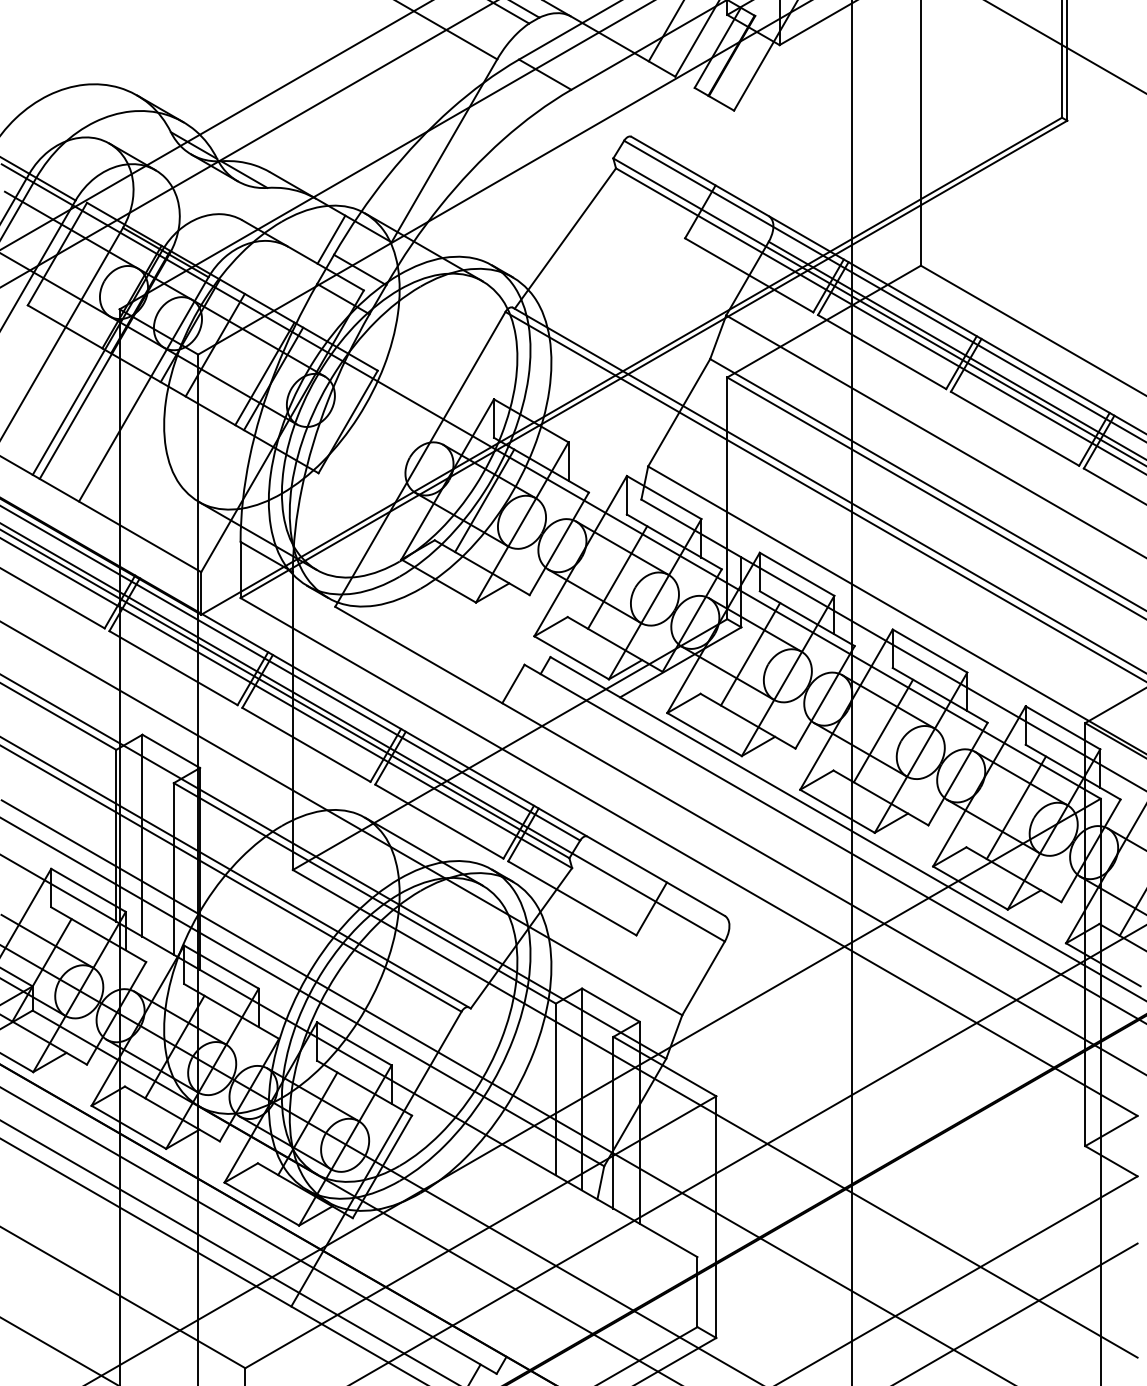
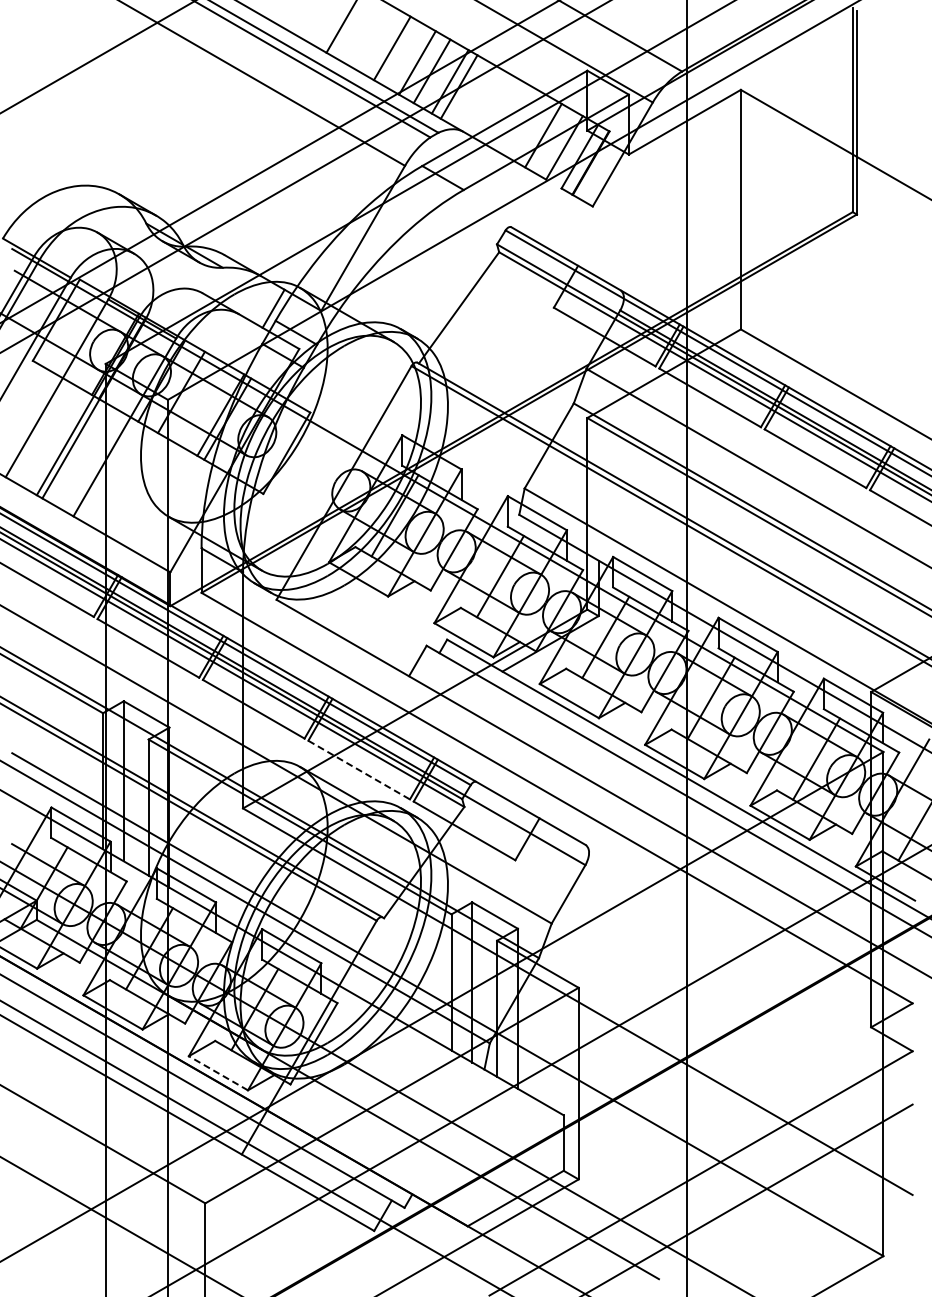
line: (439, 822) -> (359, 770), solid -> dashed
line: (261, 1204) -> (218, 1073), solid -> dashed

